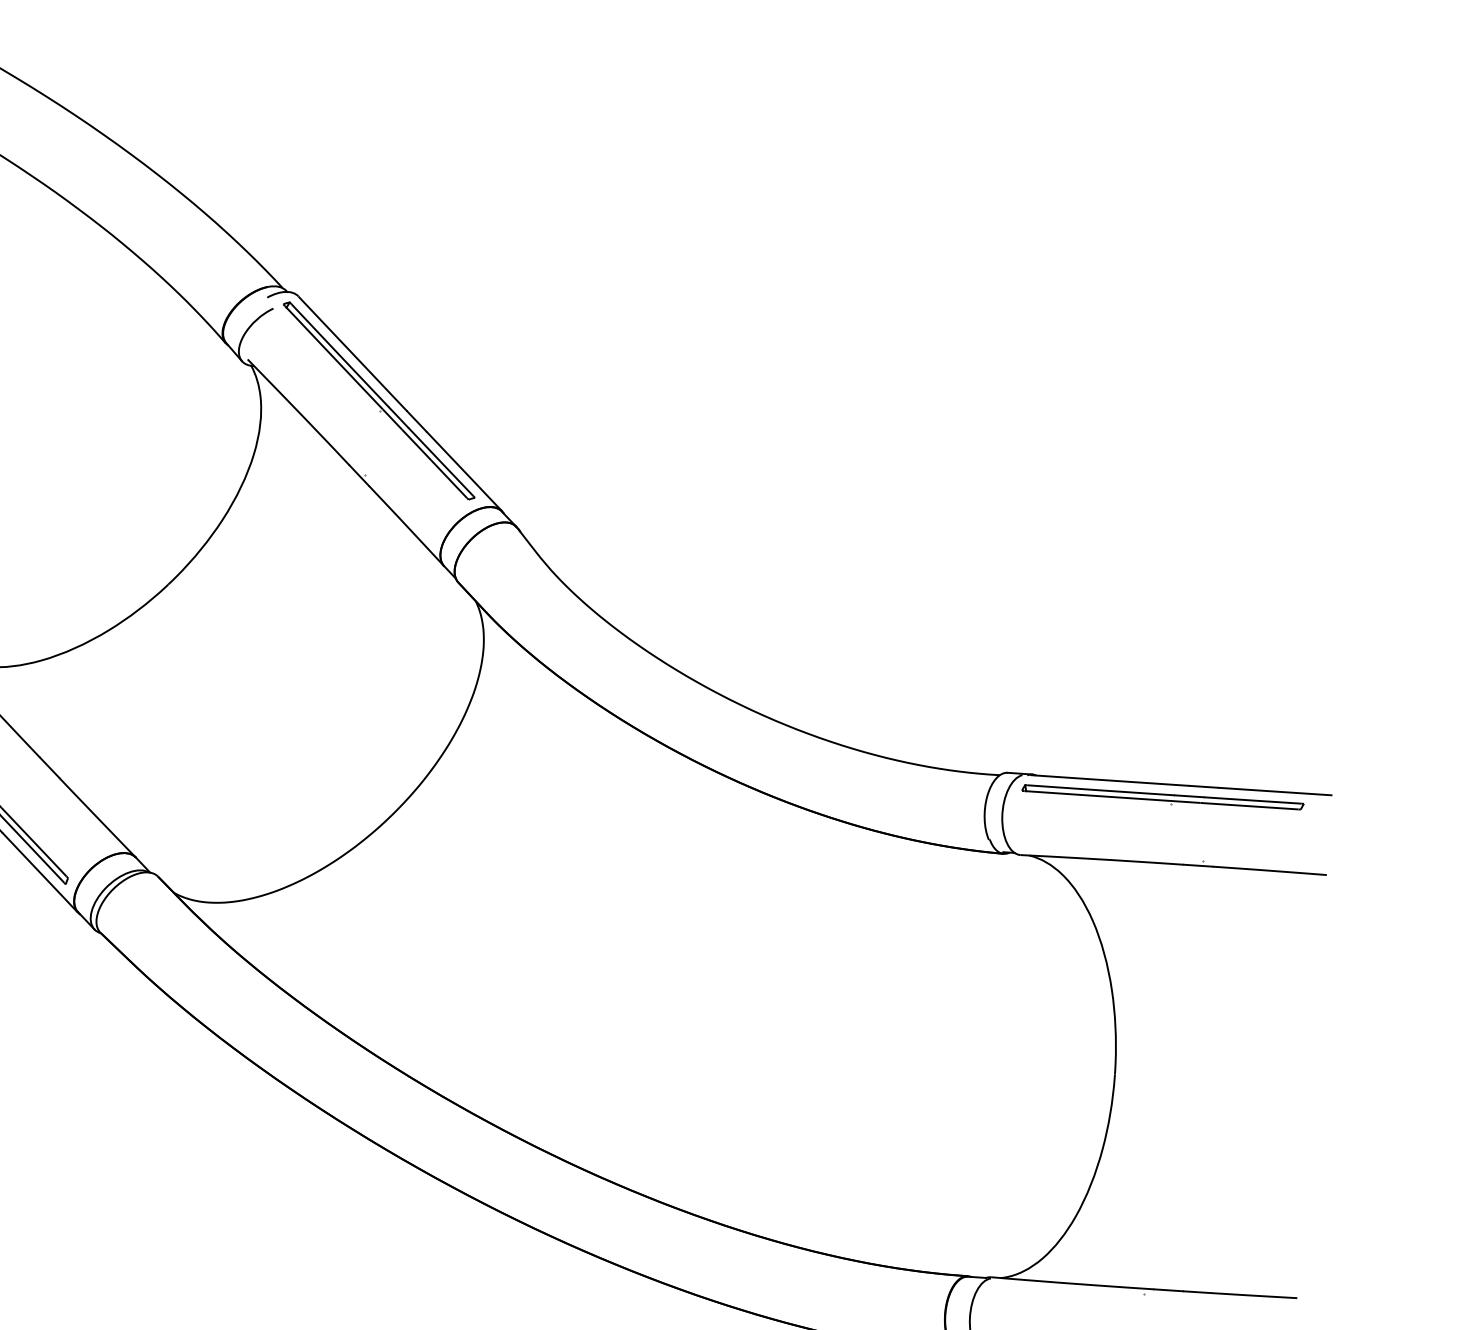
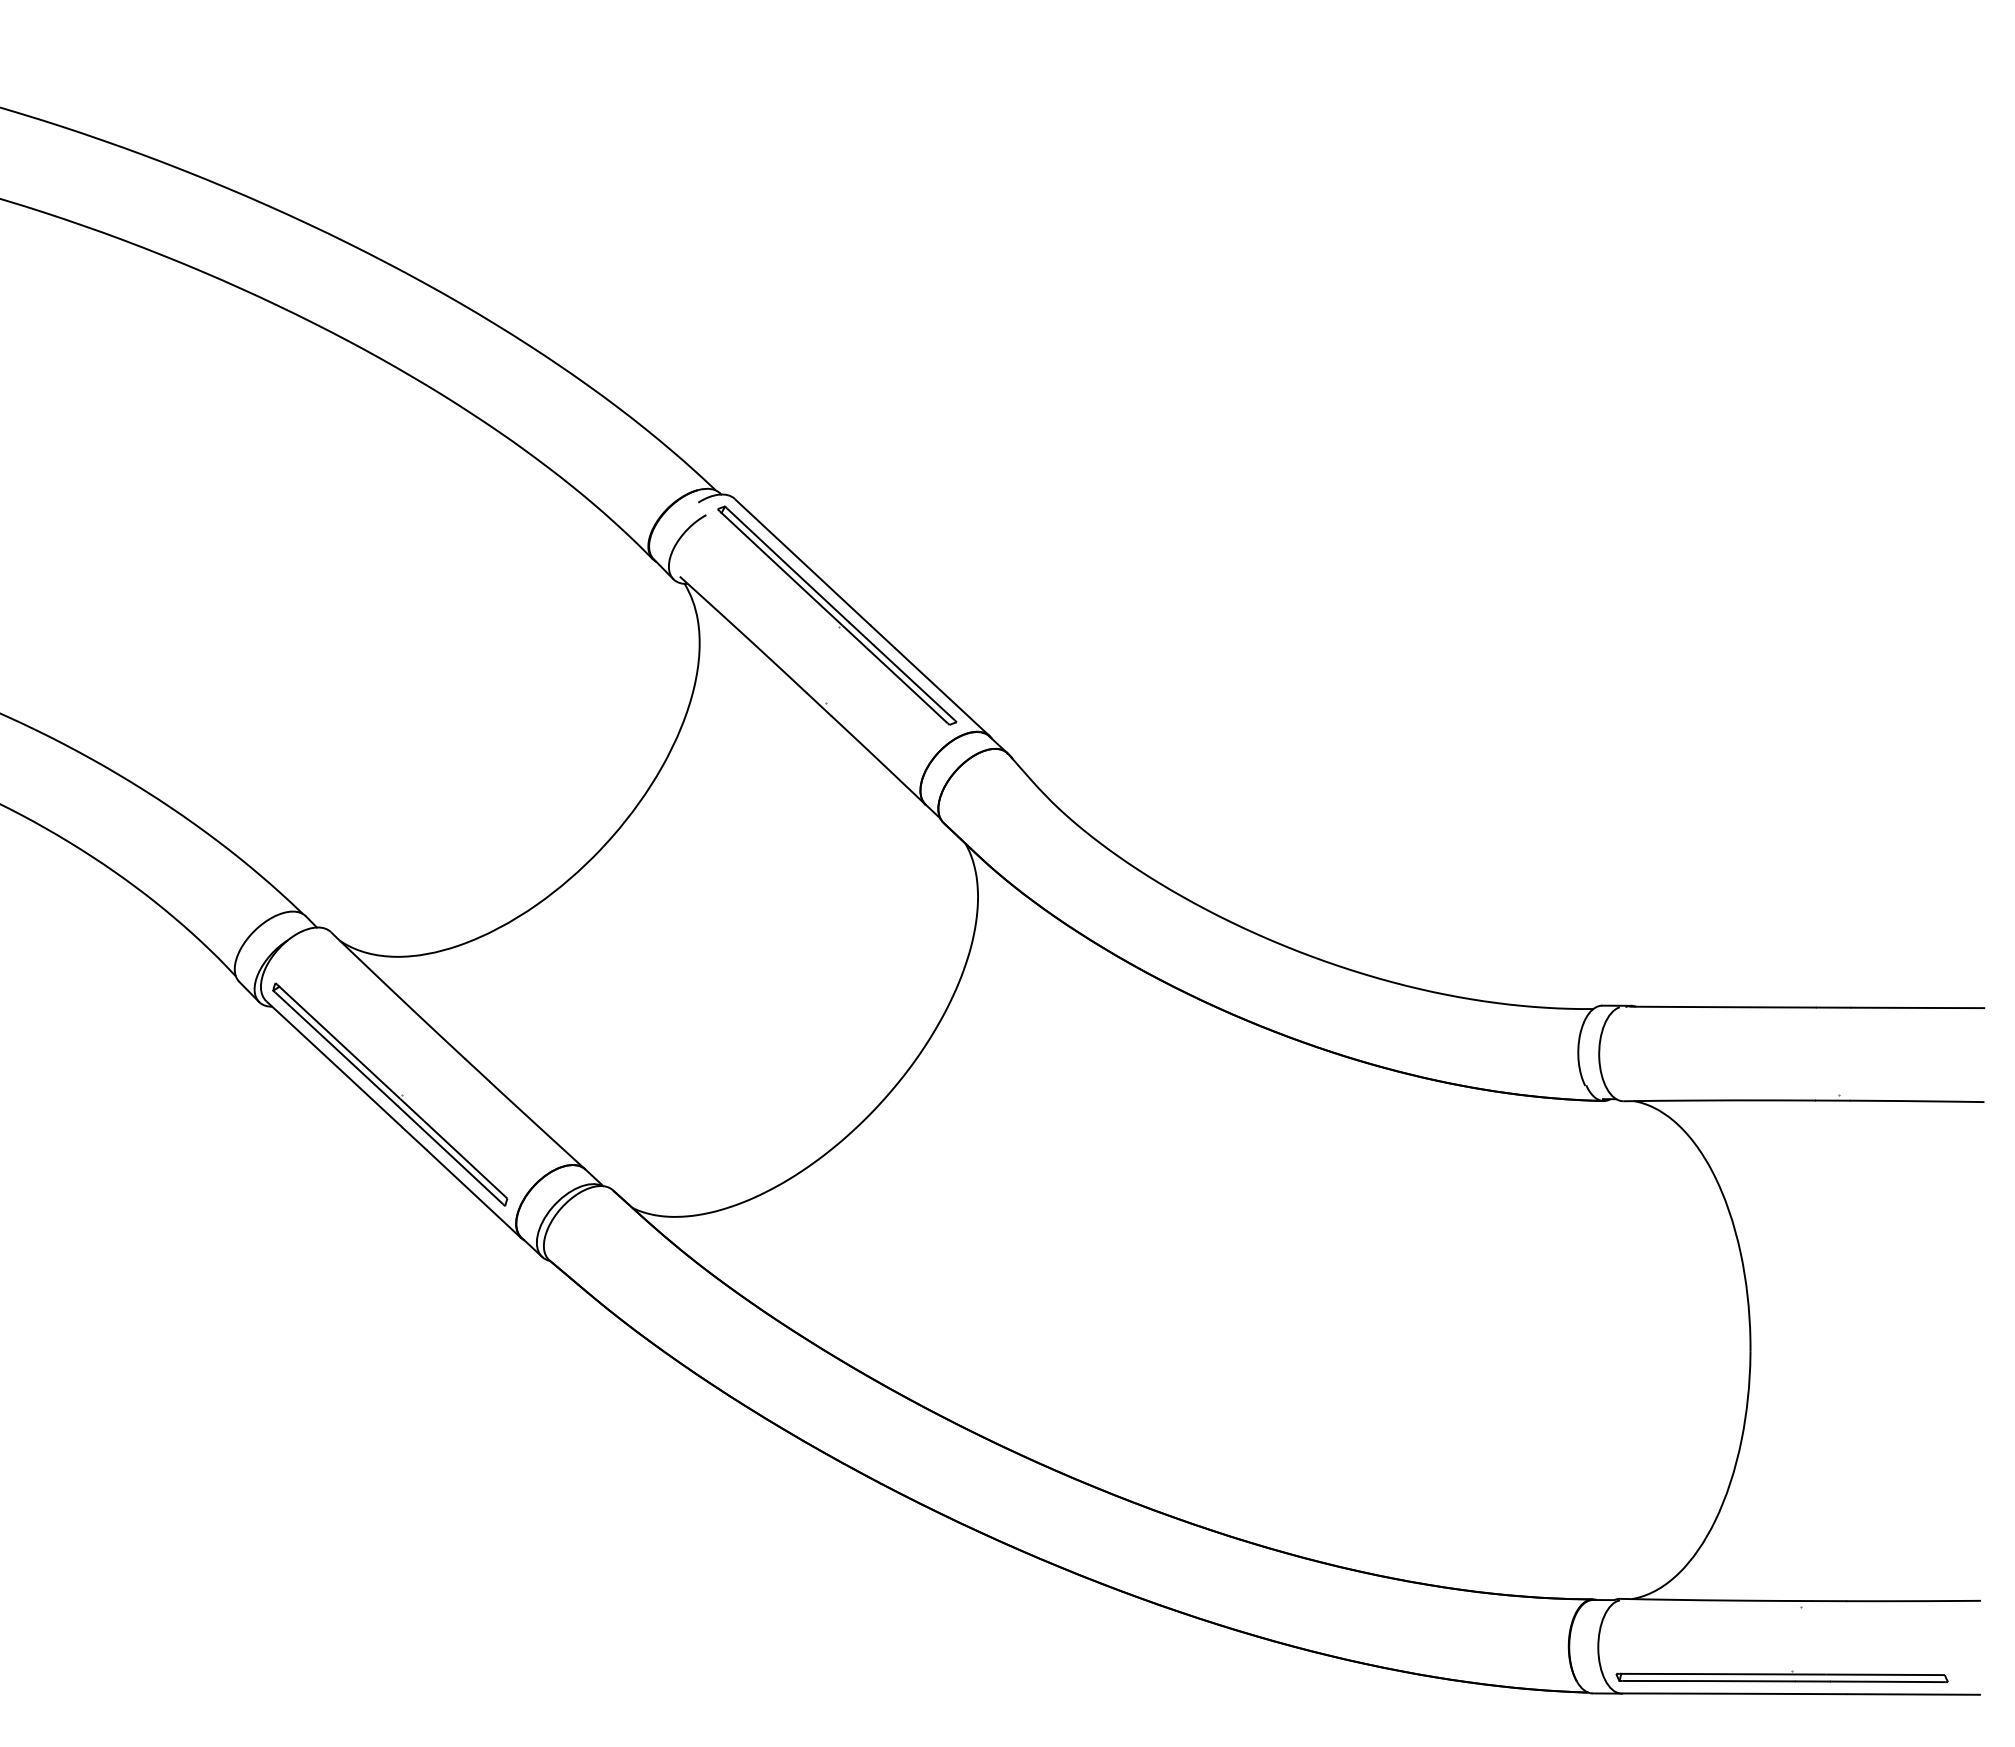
part: (1162, 798) -> (1785, 1024), removed

